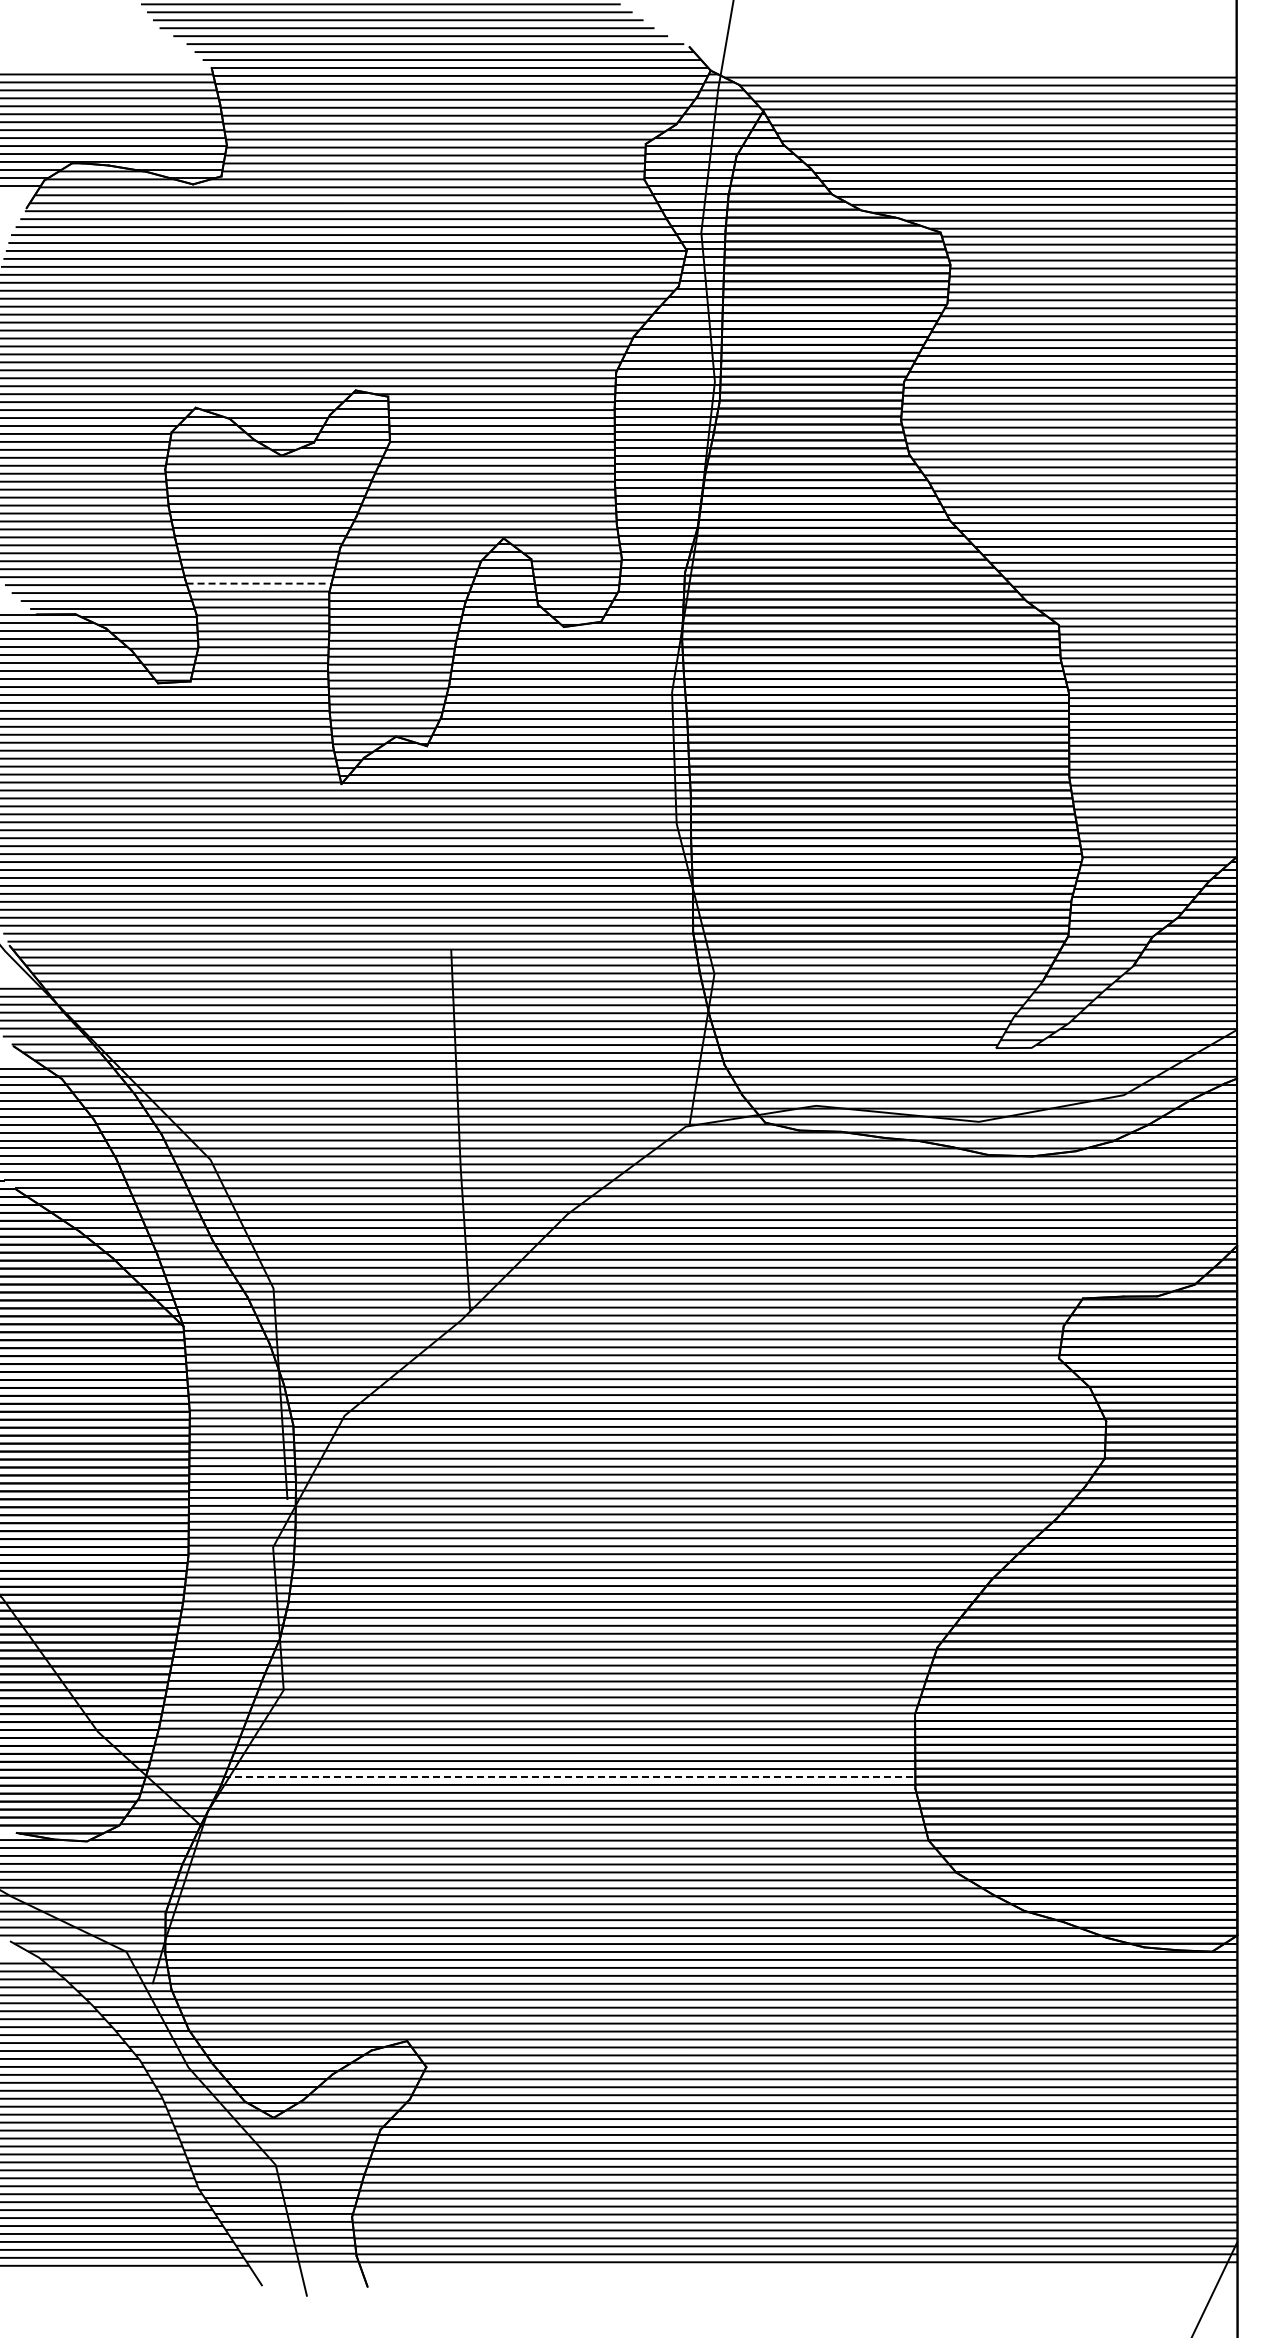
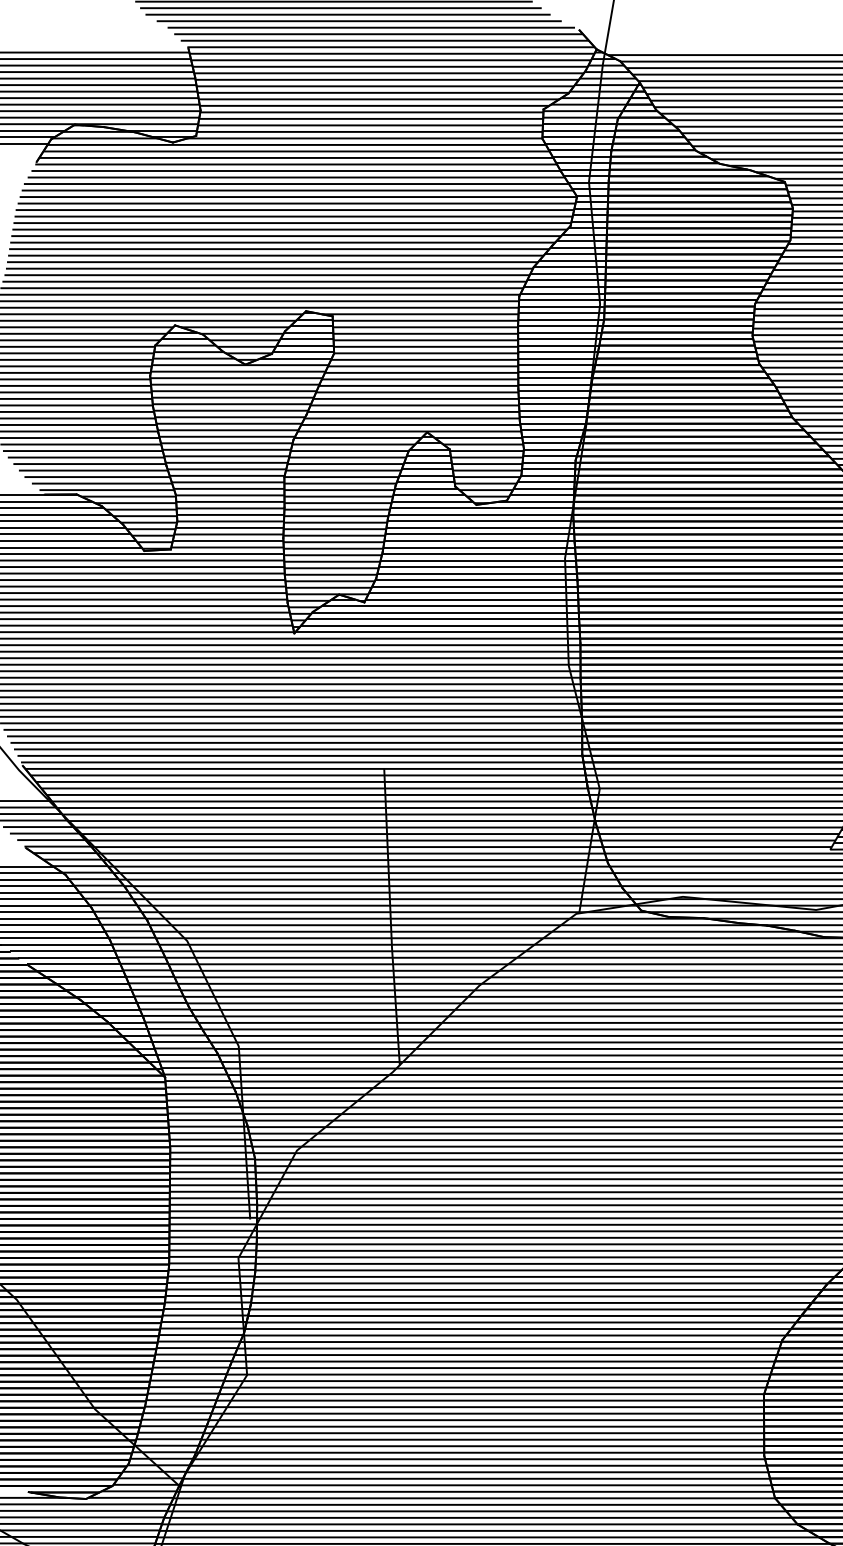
line: (259, 583) -> (227, 469), dashed -> solid
line: (570, 1776) -> (481, 1445), dashed -> solid

